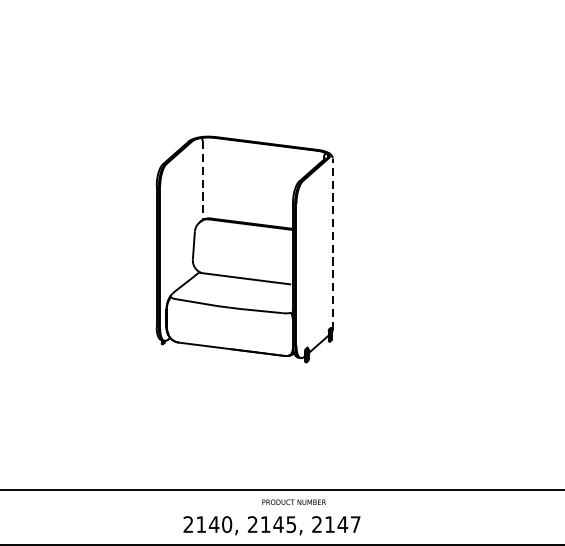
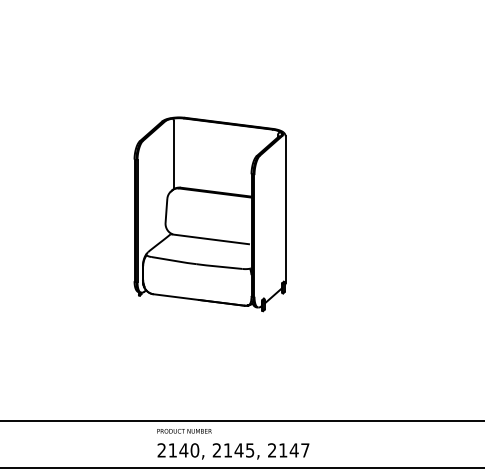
line: (202, 180) -> (173, 155), dashed -> solid
line: (332, 243) -> (285, 209), dashed -> solid
text: (294, 502) -> (184, 431), moved

